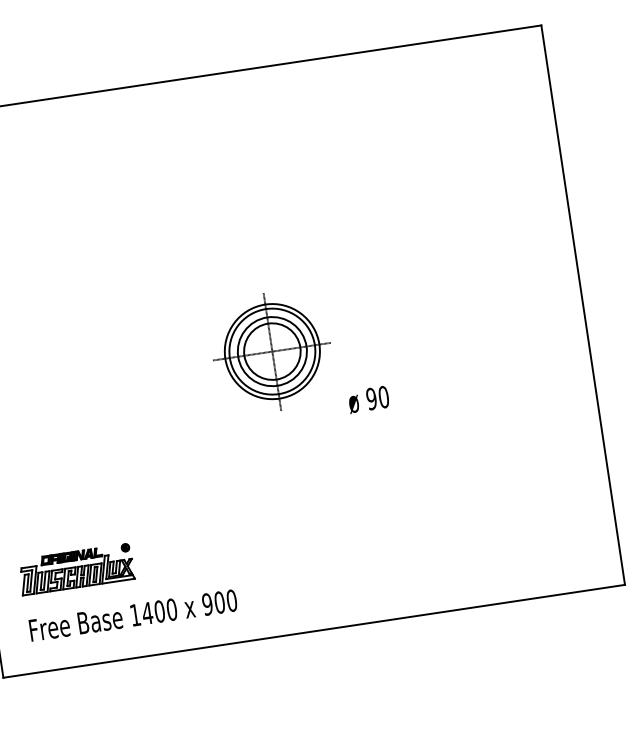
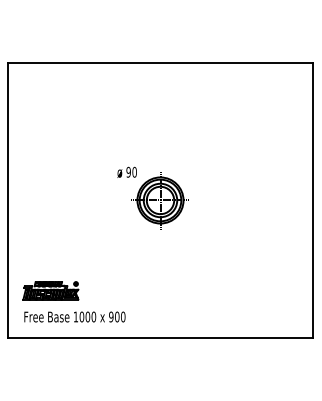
text: (366, 397) -> (126, 171), moved
text: (146, 612) -> (81, 316), 1400 -> 1000

